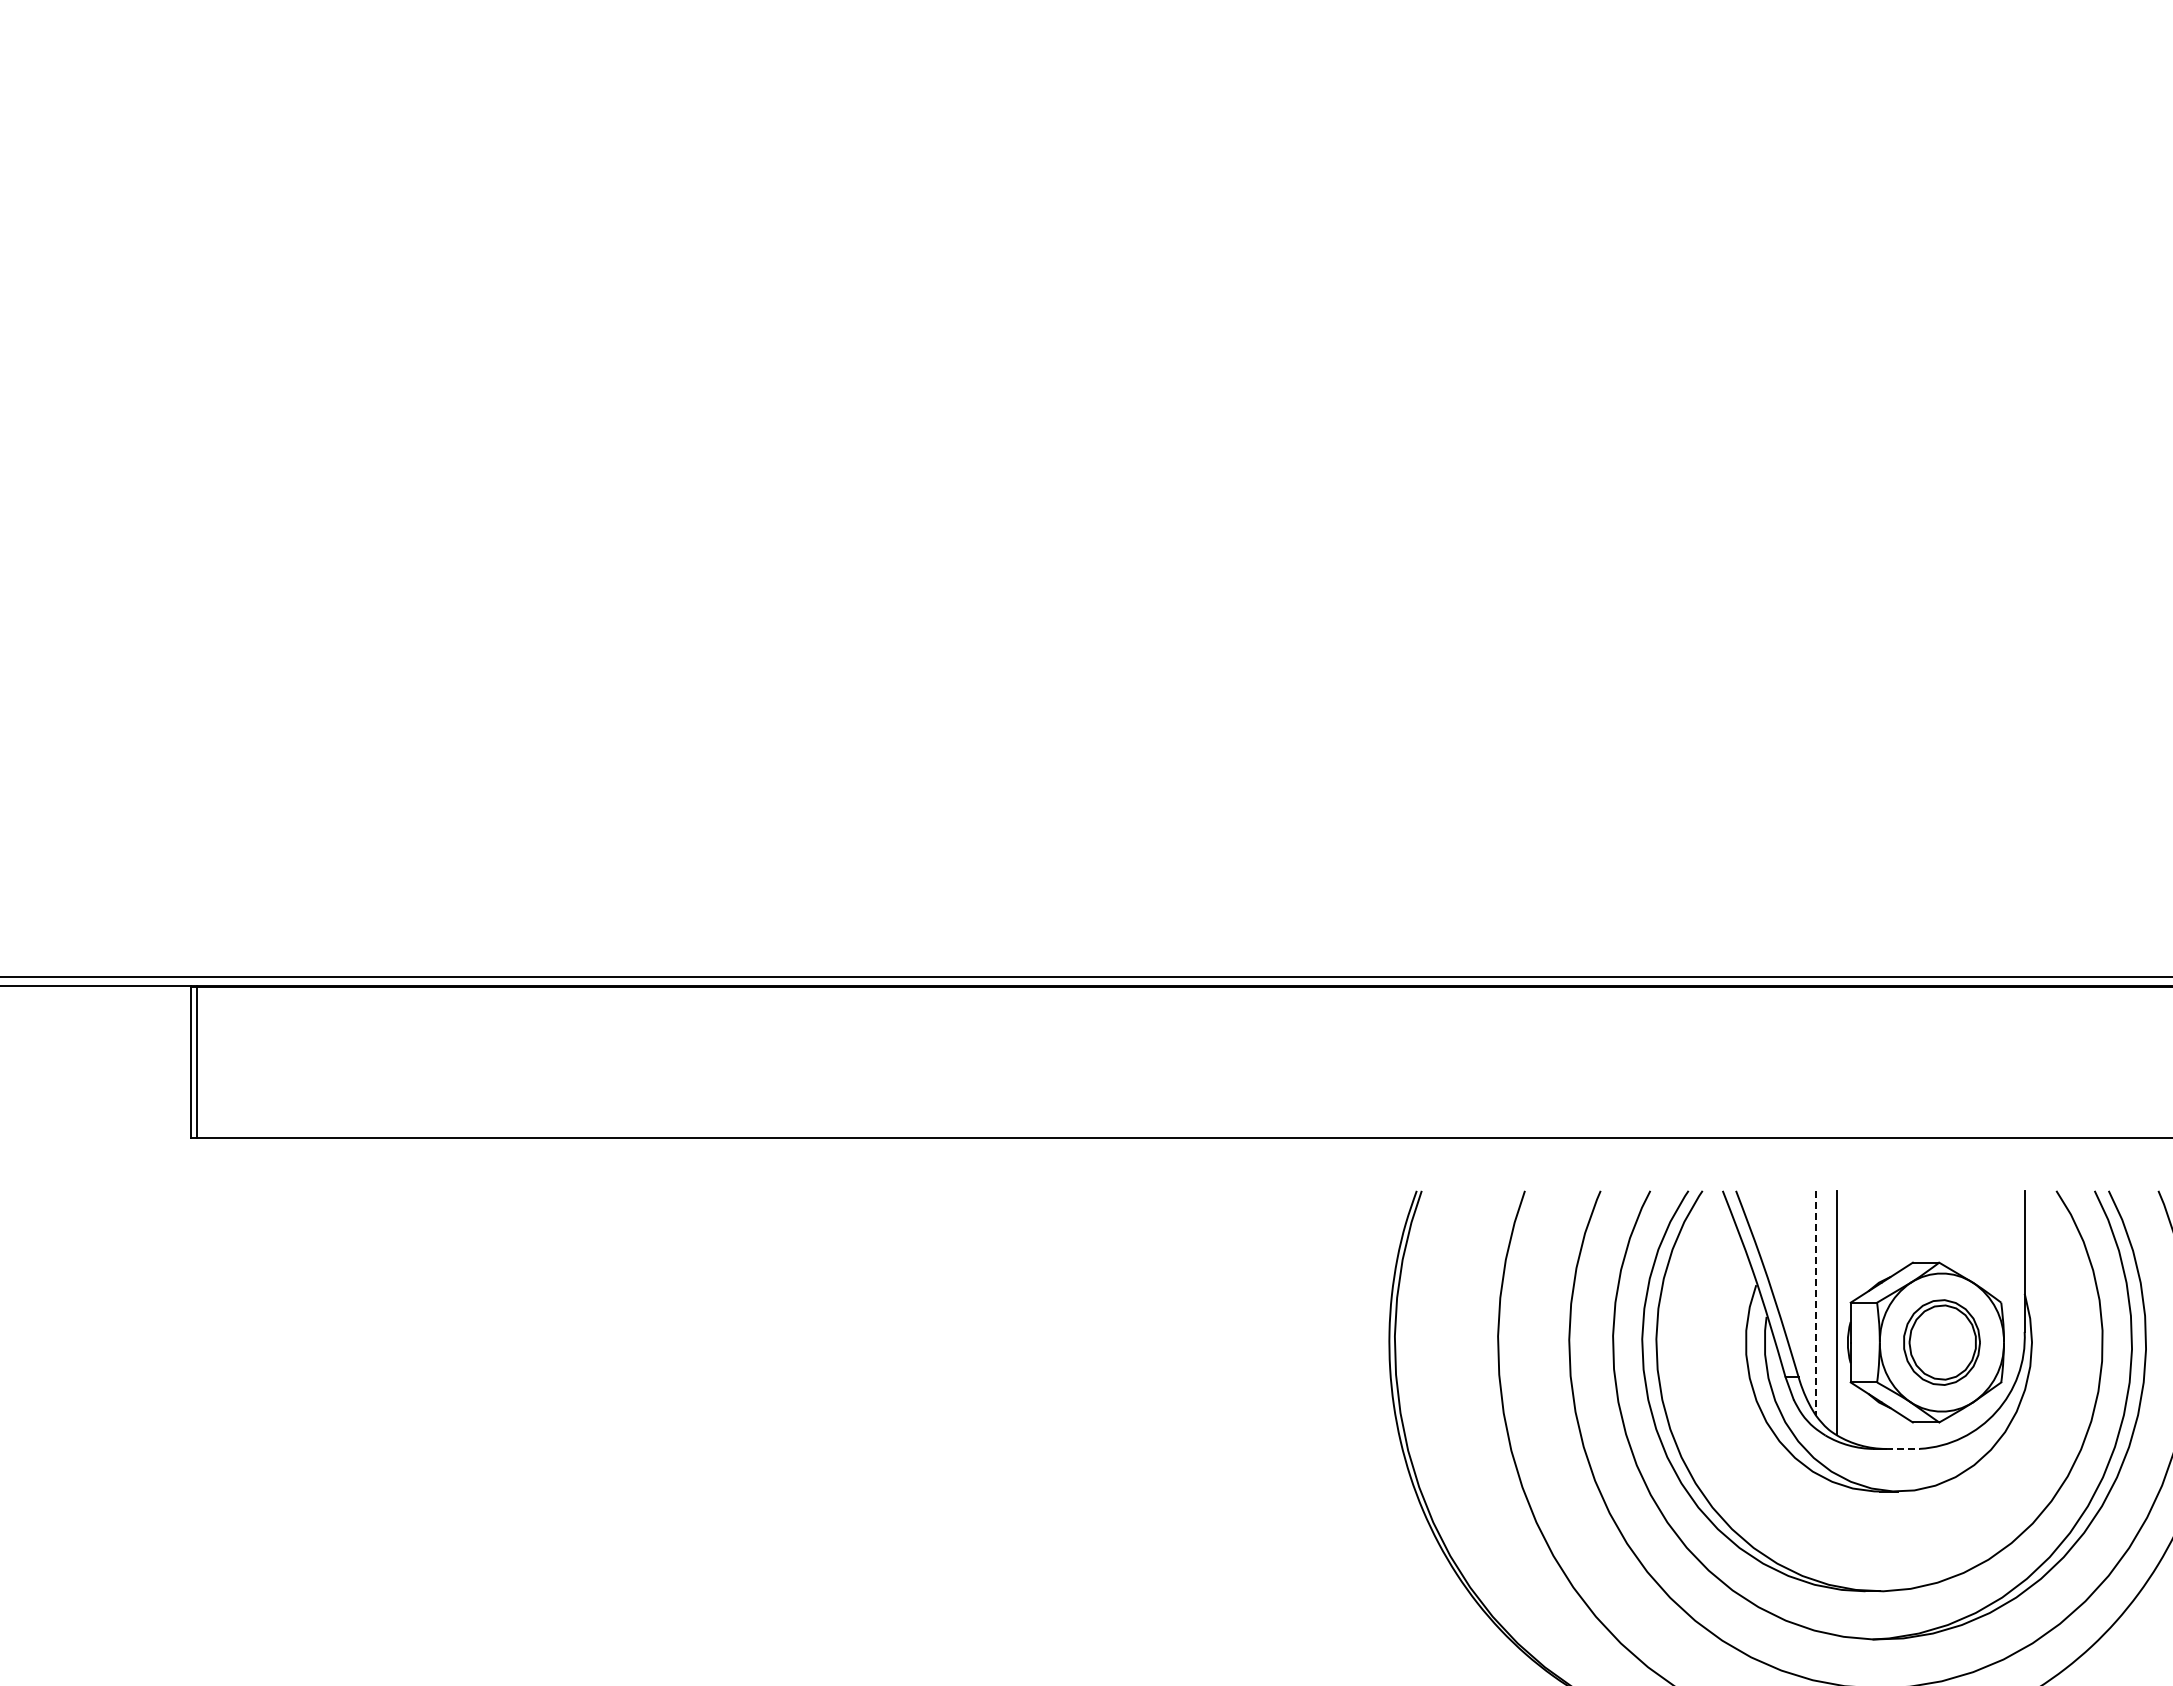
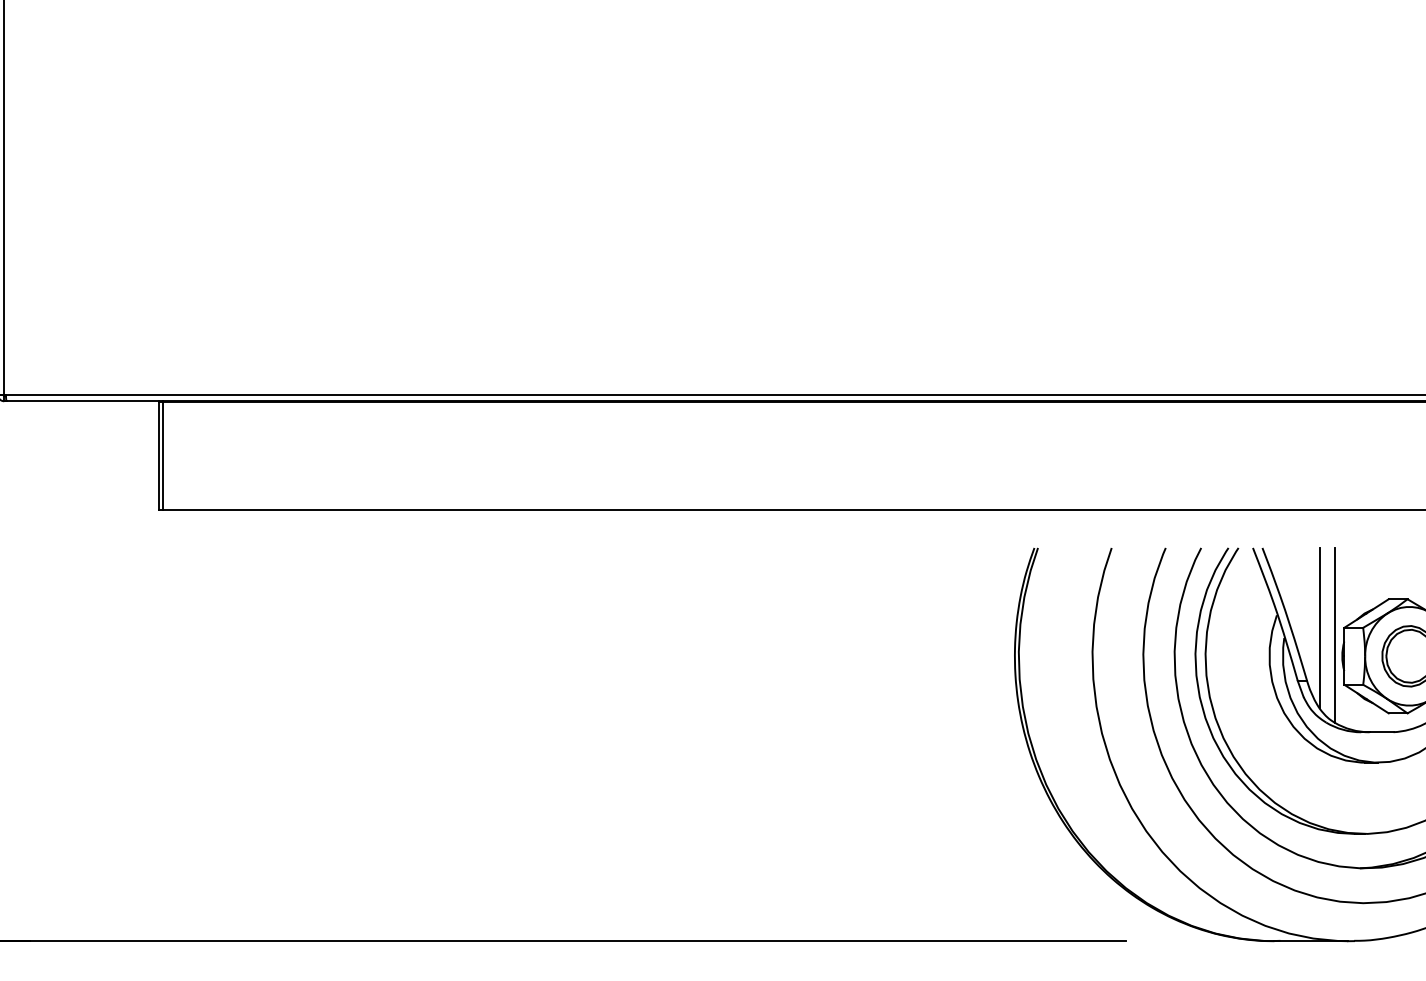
line: (1815, 1303) -> (1319, 628), dashed -> solid
line: (1902, 1448) -> (1381, 731), dashed -> solid

